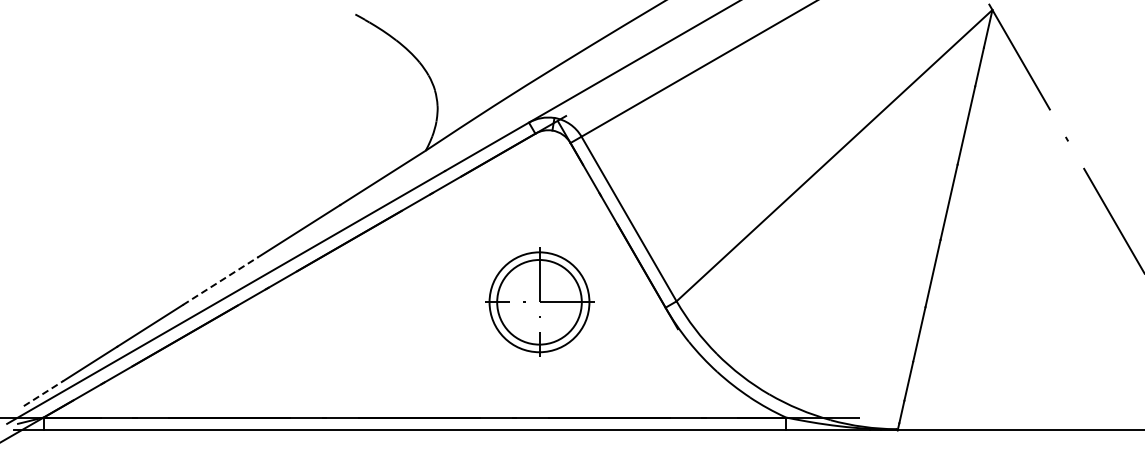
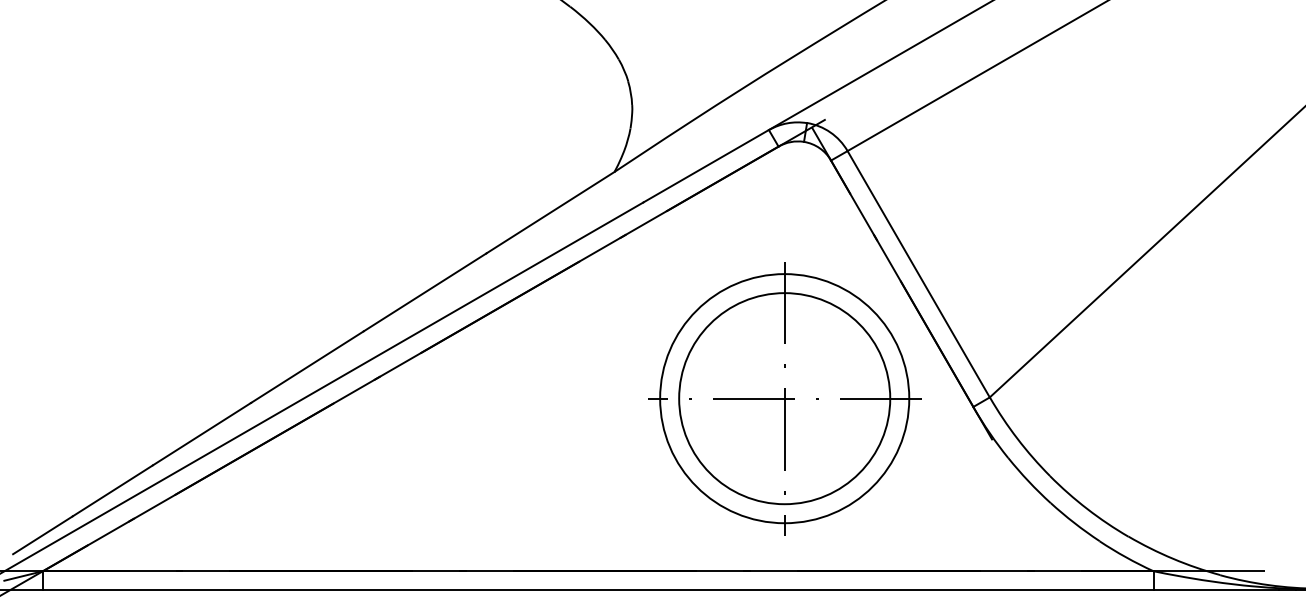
line: (220, 281) -> (307, 367), dashed -> solid
part: (539, 302) -> (784, 399), size x1.67
line: (43, 393) -> (42, 535), dashed -> solid

